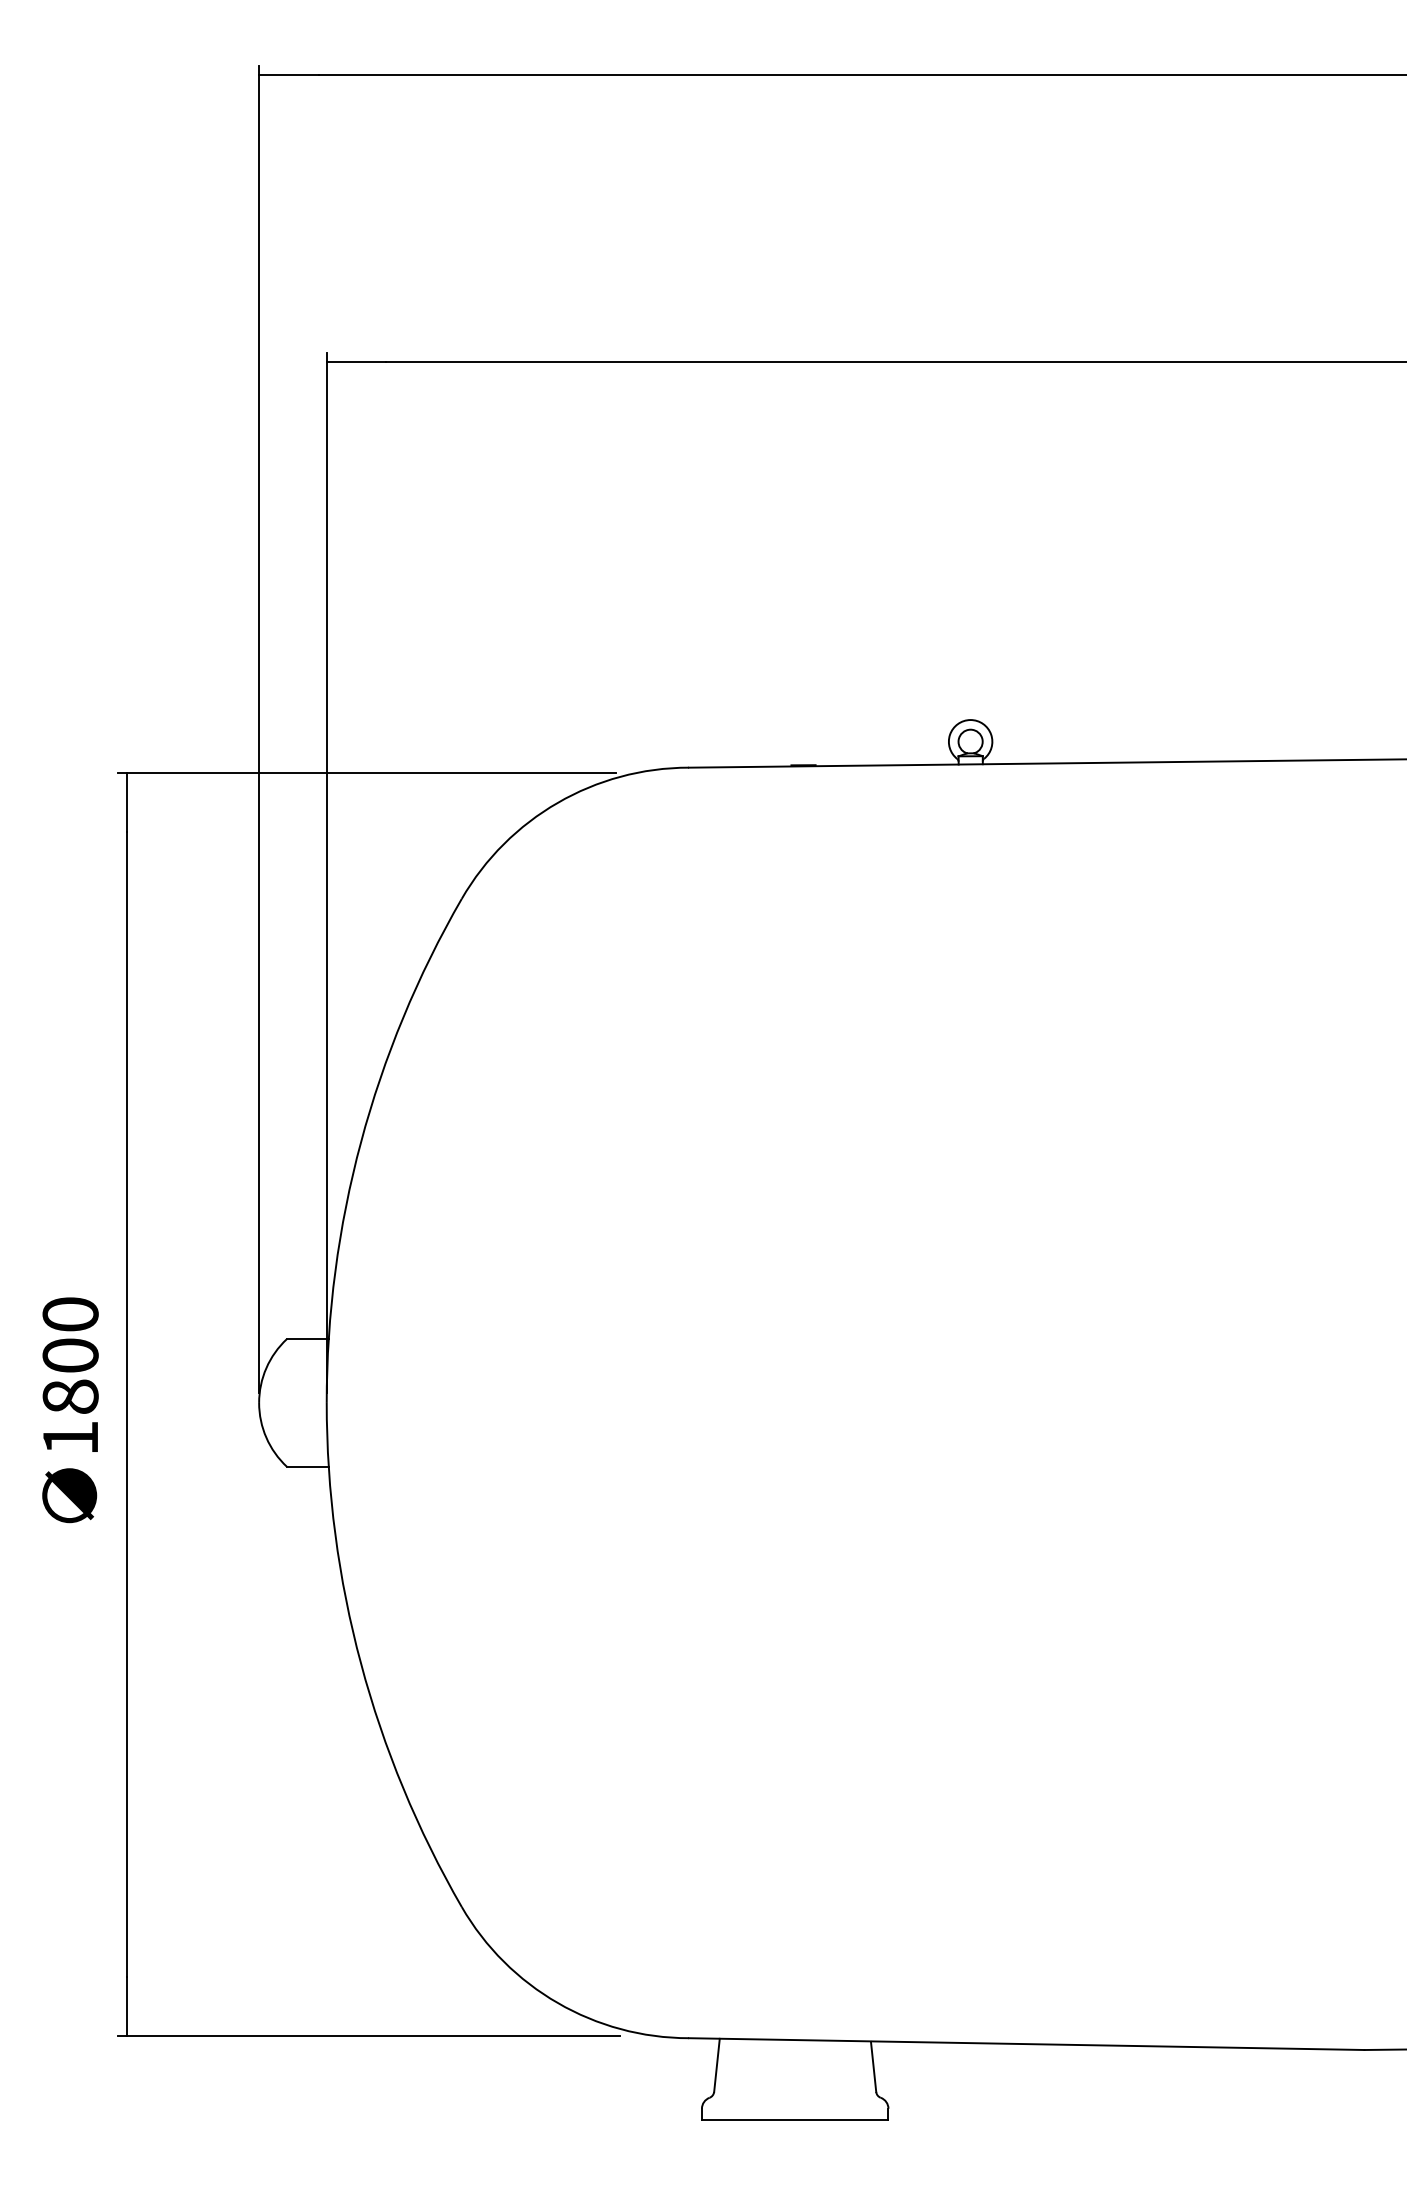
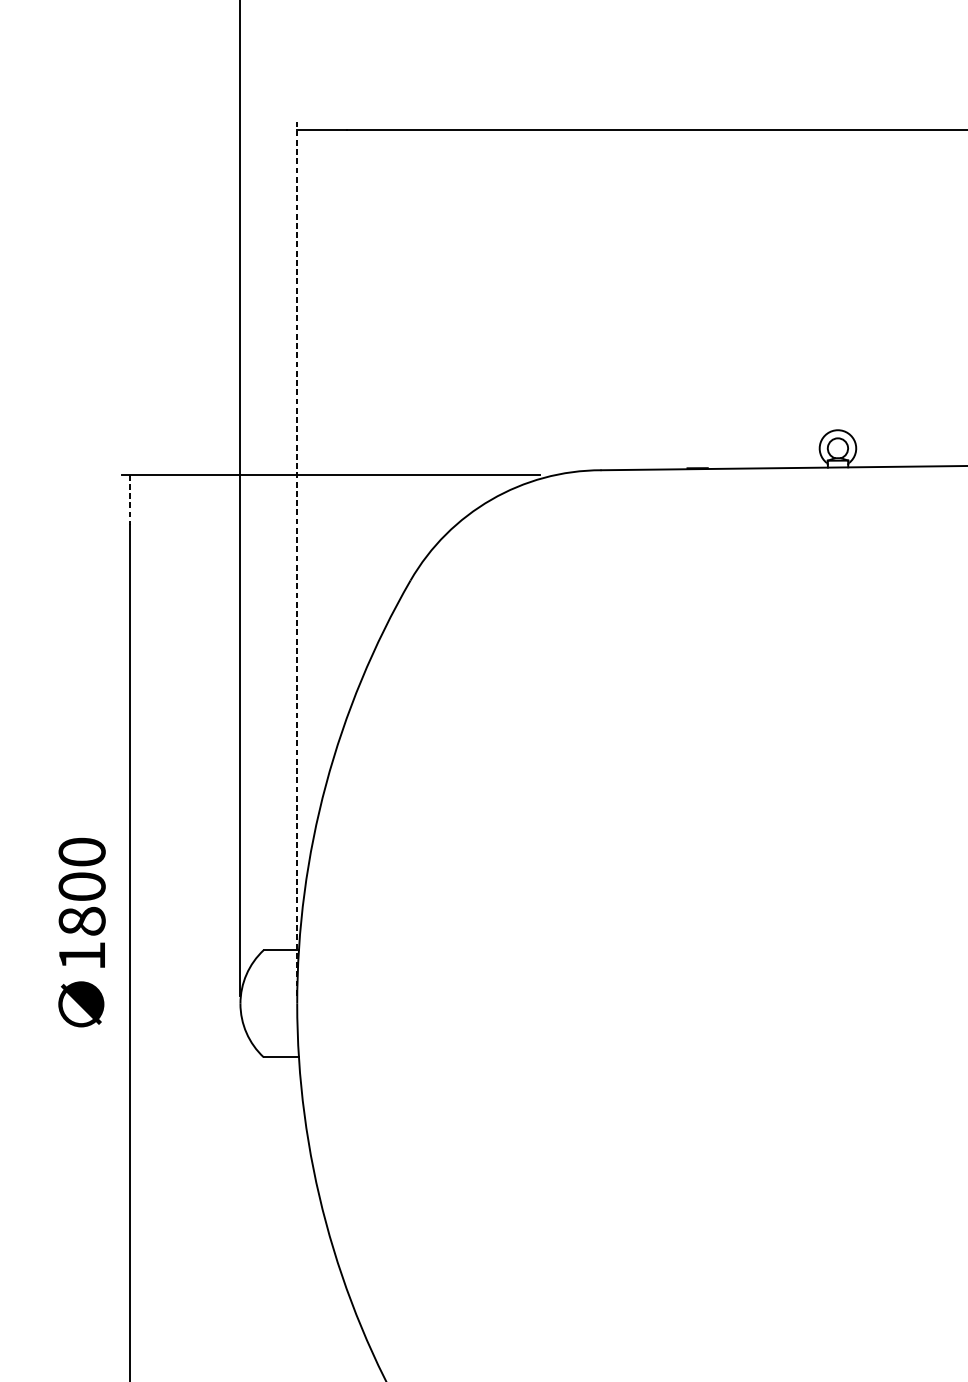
line: (127, 802) -> (129, 499), solid -> dashed
line: (326, 872) -> (297, 558), solid -> dashed
text: (70, 1410) -> (82, 932), moved

